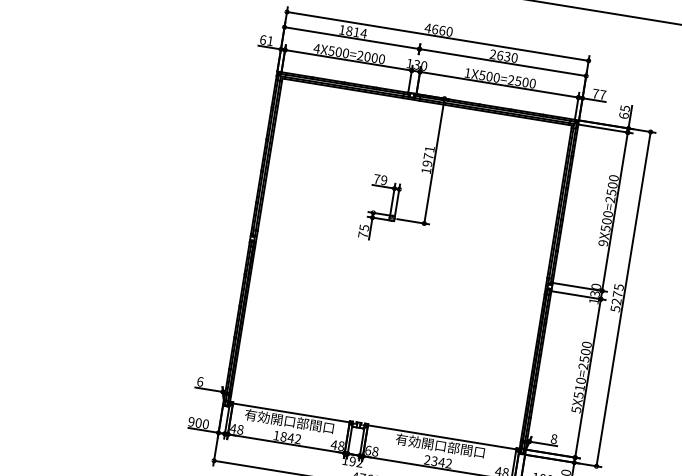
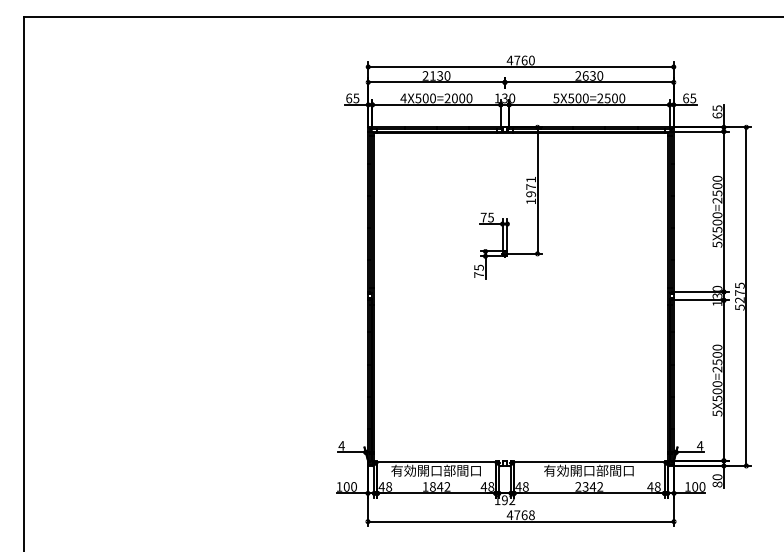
text: (435, 29) -> (517, 60), 4660 -> 4760
text: (353, 31) -> (436, 75), 1814 -> 2130
text: (270, 41) -> (356, 98), 61 -> 65
text: (467, 73) -> (556, 98), 1X500=2500 -> 5X500=2500
text: (599, 94) -> (689, 98), 77 -> 65
text: (383, 180) -> (490, 217), 79 -> 75
text: (603, 243) -> (717, 244), 9X500=2500 -> 5X500=2500
text: (200, 381) -> (341, 445), 6 -> 4
text: (579, 388) -> (717, 391), 5X510=2500 -> 5X500=2500
text: (191, 421) -> (339, 486), 900 -> 100
text: (553, 438) -> (699, 445), 8 -> 4
text: (368, 450) -> (518, 486), 68 -> 48

